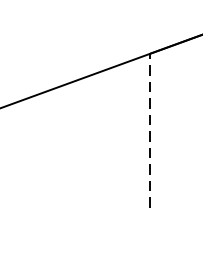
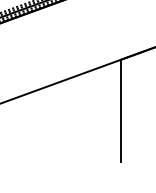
line: (149, 129) -> (120, 110), dashed -> solid

